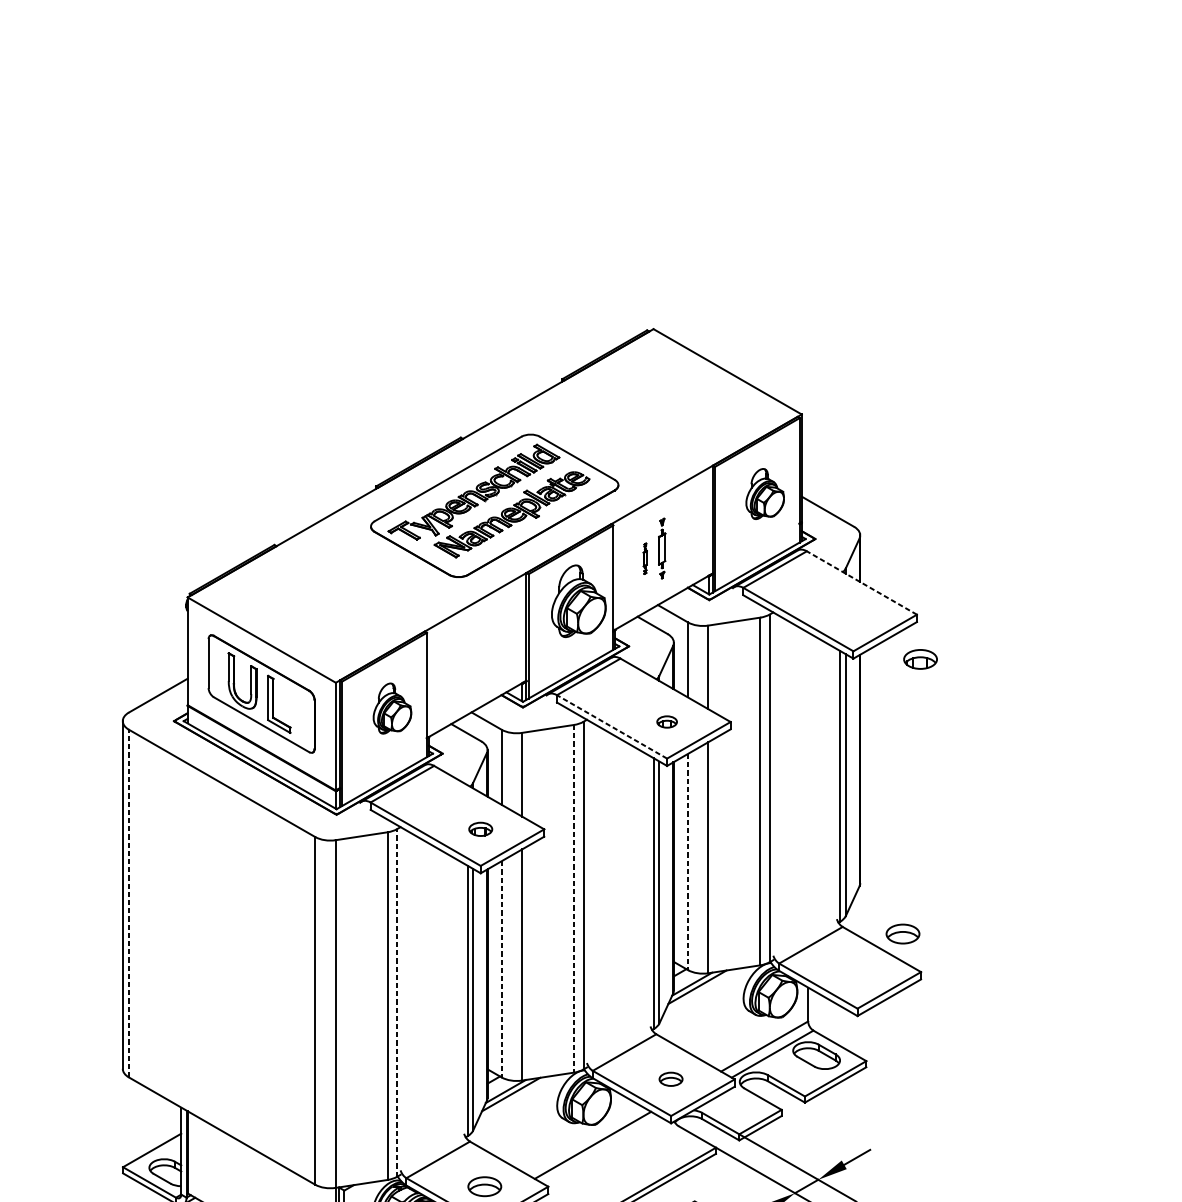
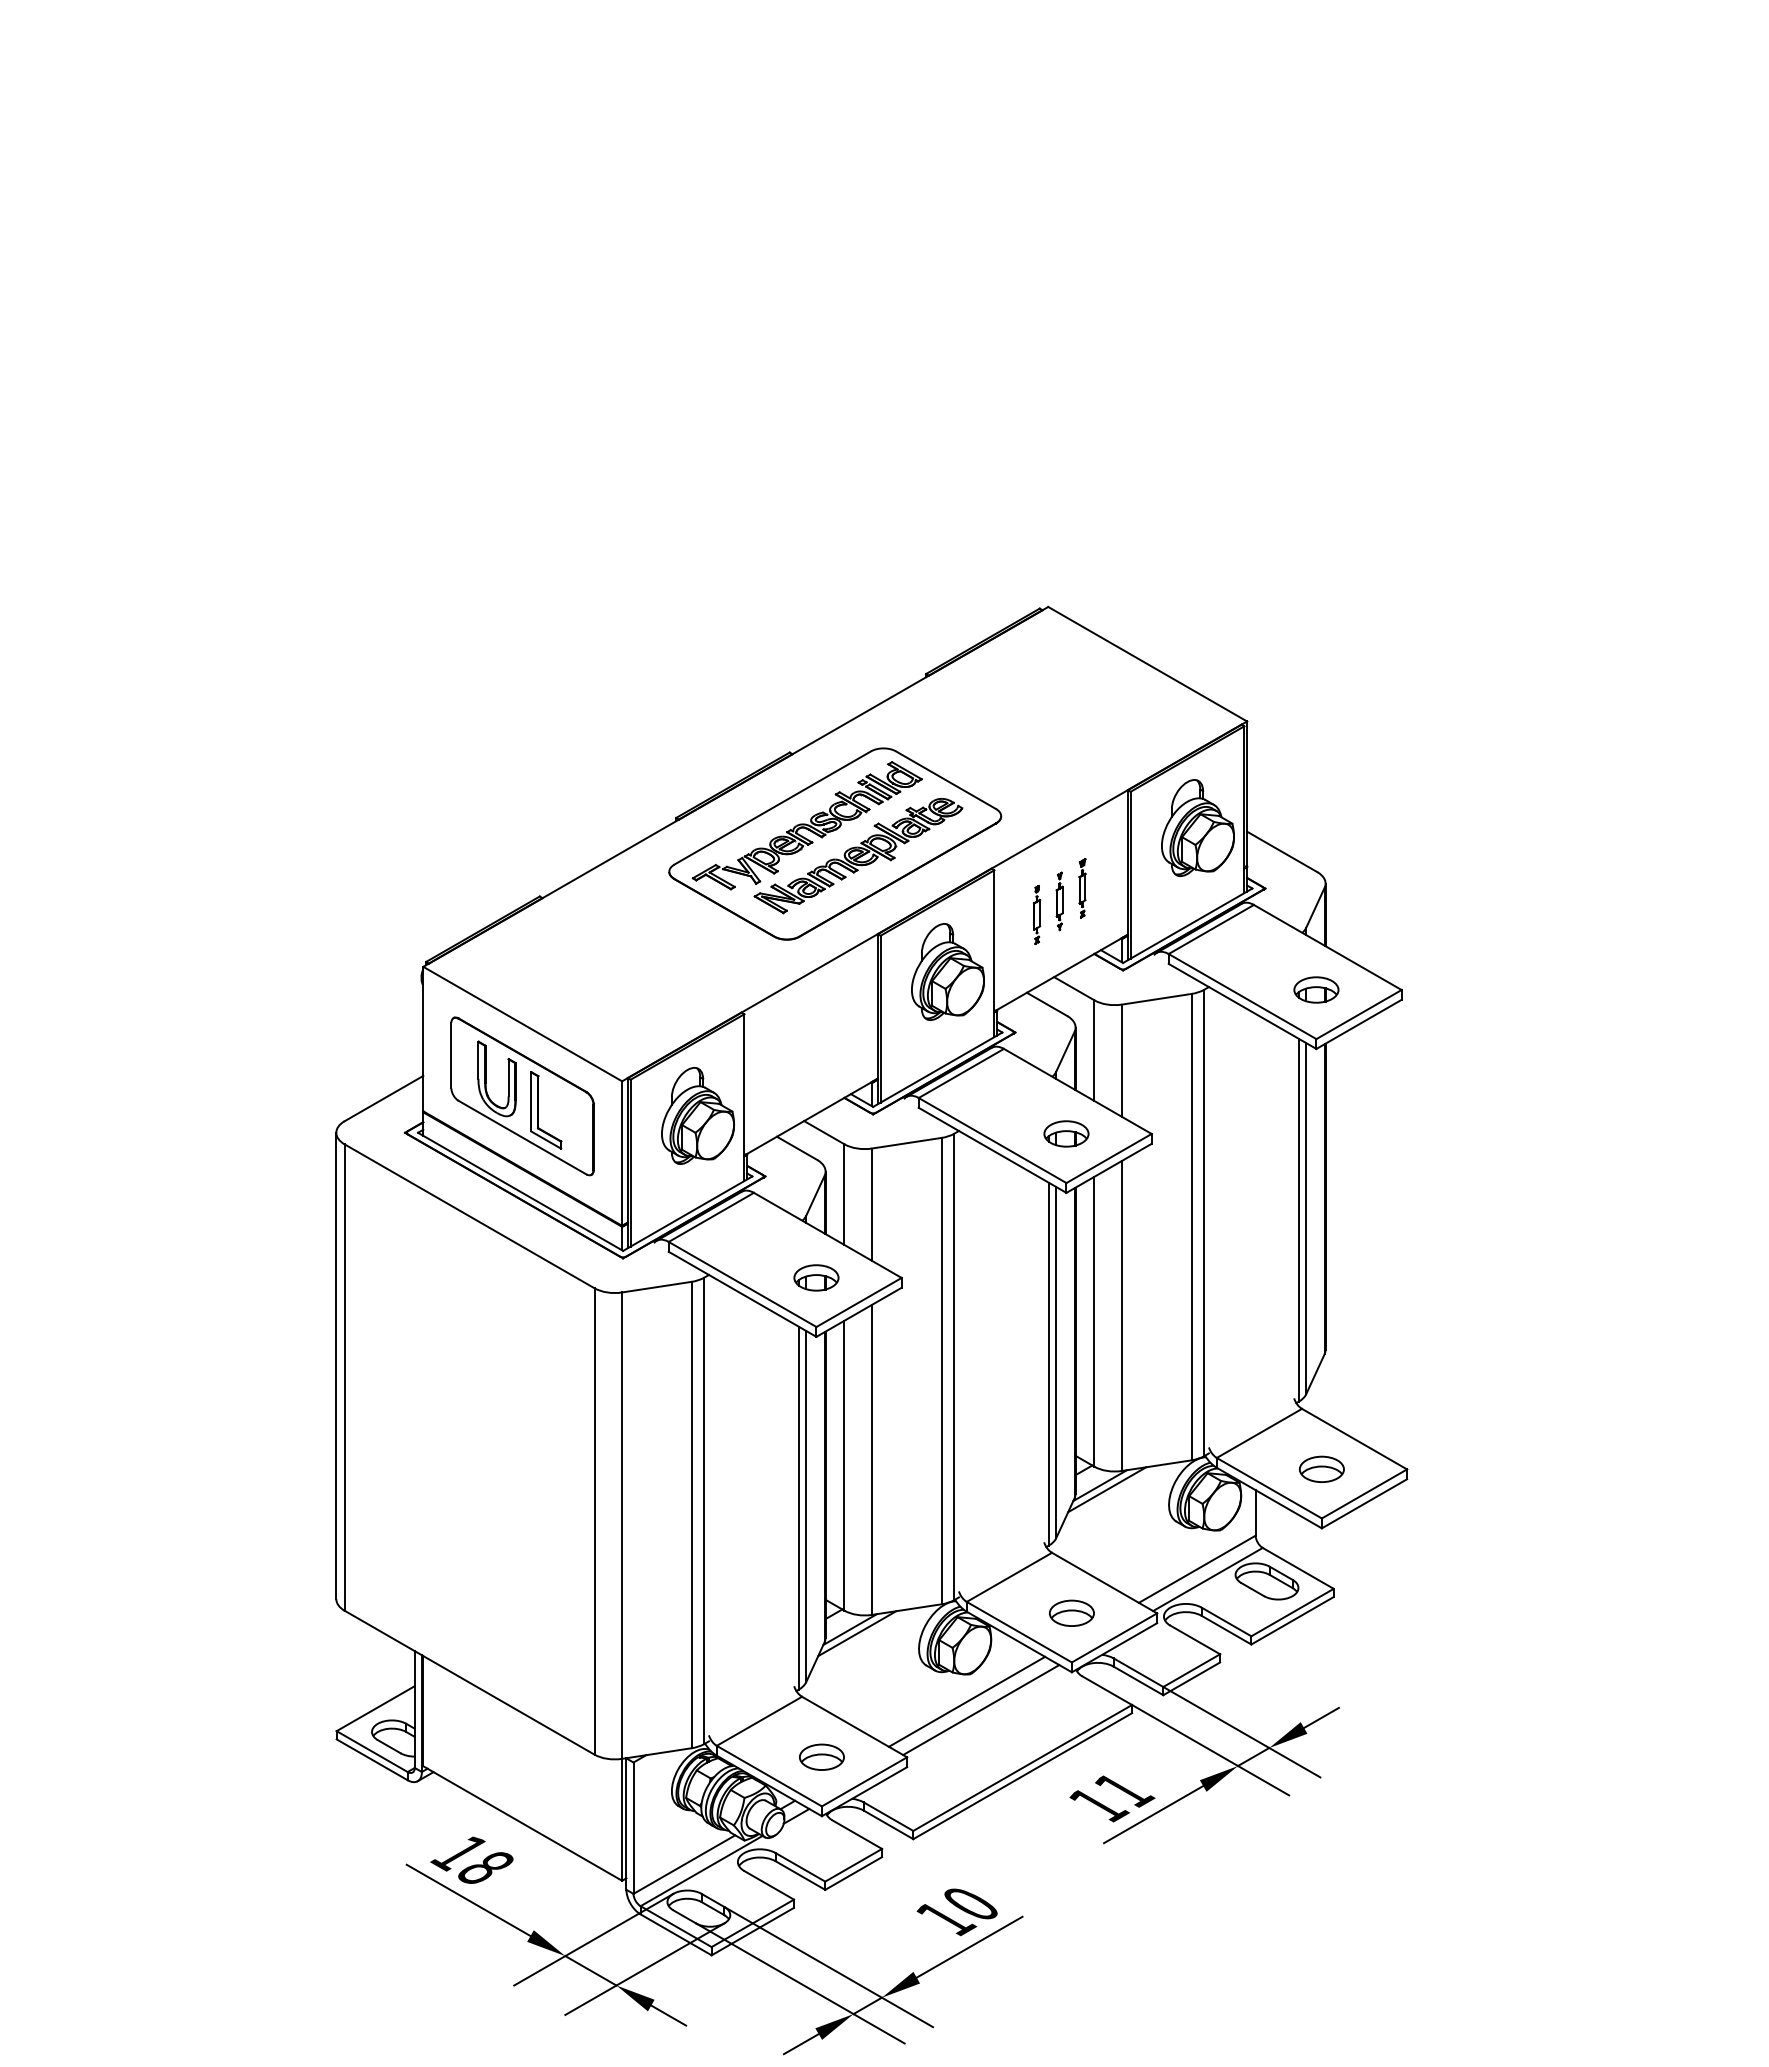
part: (764, 494) -> (1197, 828), size x1.43
part: (679, 539) -> (1082, 888), added
part: (661, 548) -> (1059, 901), size x0.71
part: (645, 558) -> (1037, 914), size x1.43
line: (861, 583) -> (1327, 947), dashed -> solid
part: (920, 659) -> (1316, 989), moved
part: (392, 708) -> (697, 1115), size x1.43
part: (667, 721) -> (1066, 1133), size x1.67
line: (611, 726) -> (992, 1140), dashed -> solid
part: (480, 829) -> (816, 1277), size x1.43
line: (688, 861) -> (1094, 1321), dashed -> solid
line: (573, 899) -> (941, 1371), dashed -> solid
line: (128, 903) -> (344, 1377), dashed -> solid
part: (902, 933) -> (1321, 1468), moved
line: (501, 969) -> (844, 1465), dashed -> solid
line: (397, 1002) -> (704, 1510), dashed -> solid
part: (670, 1078) -> (1071, 1612), size x1.43
line: (603, 1151) -> (981, 1710), added

